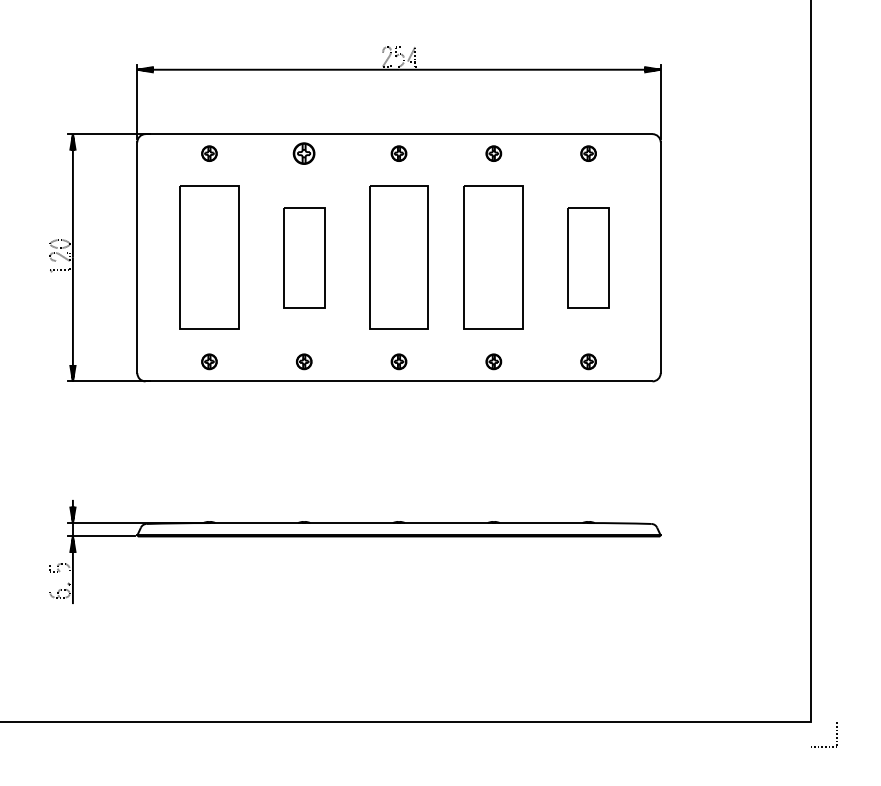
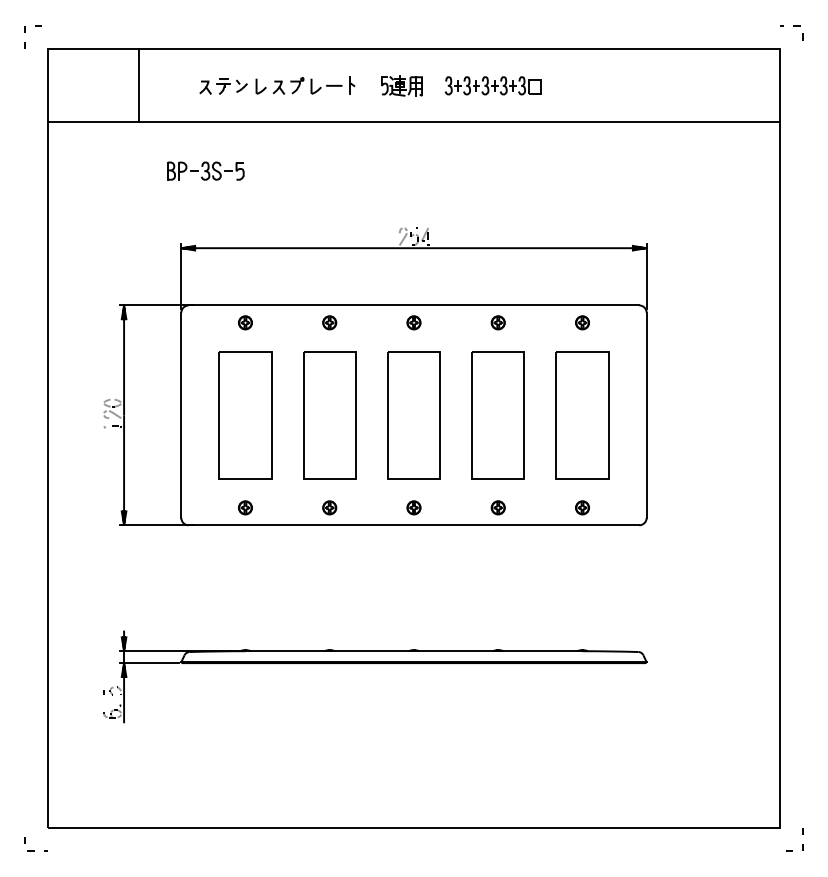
part: (303, 153) -> (329, 322), size x0.71
part: (303, 257) -> (329, 415), size x1.43
part: (588, 257) -> (582, 415), size x1.43

